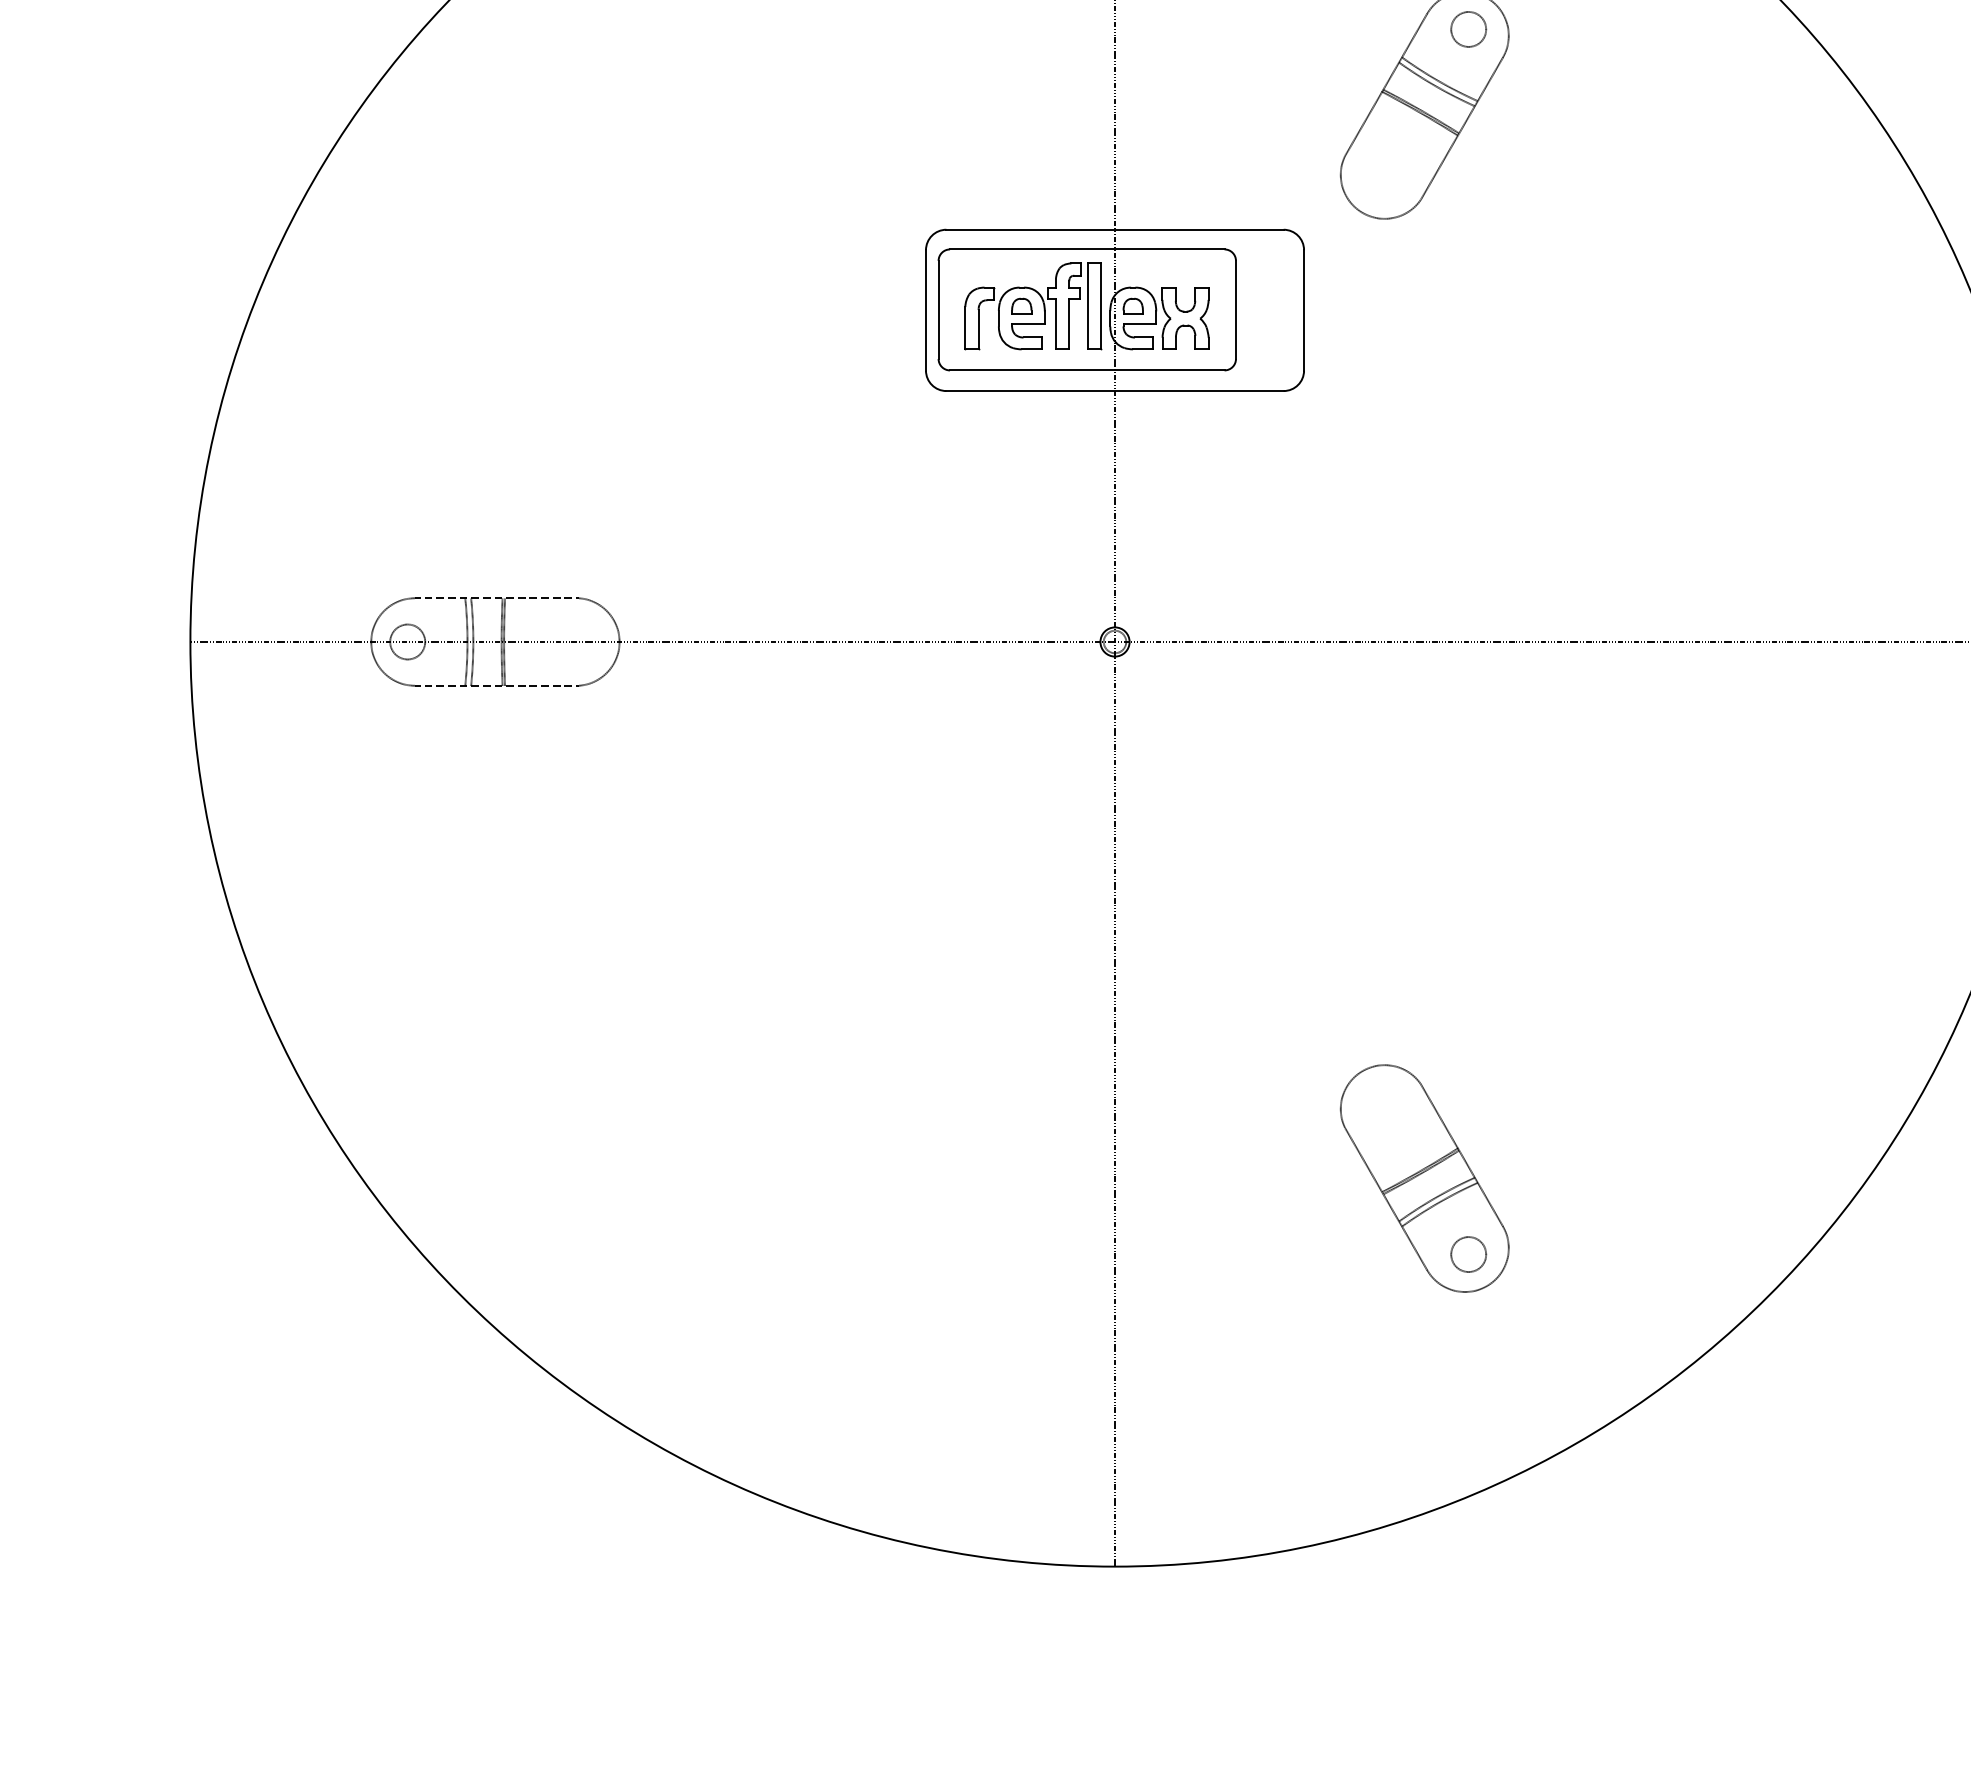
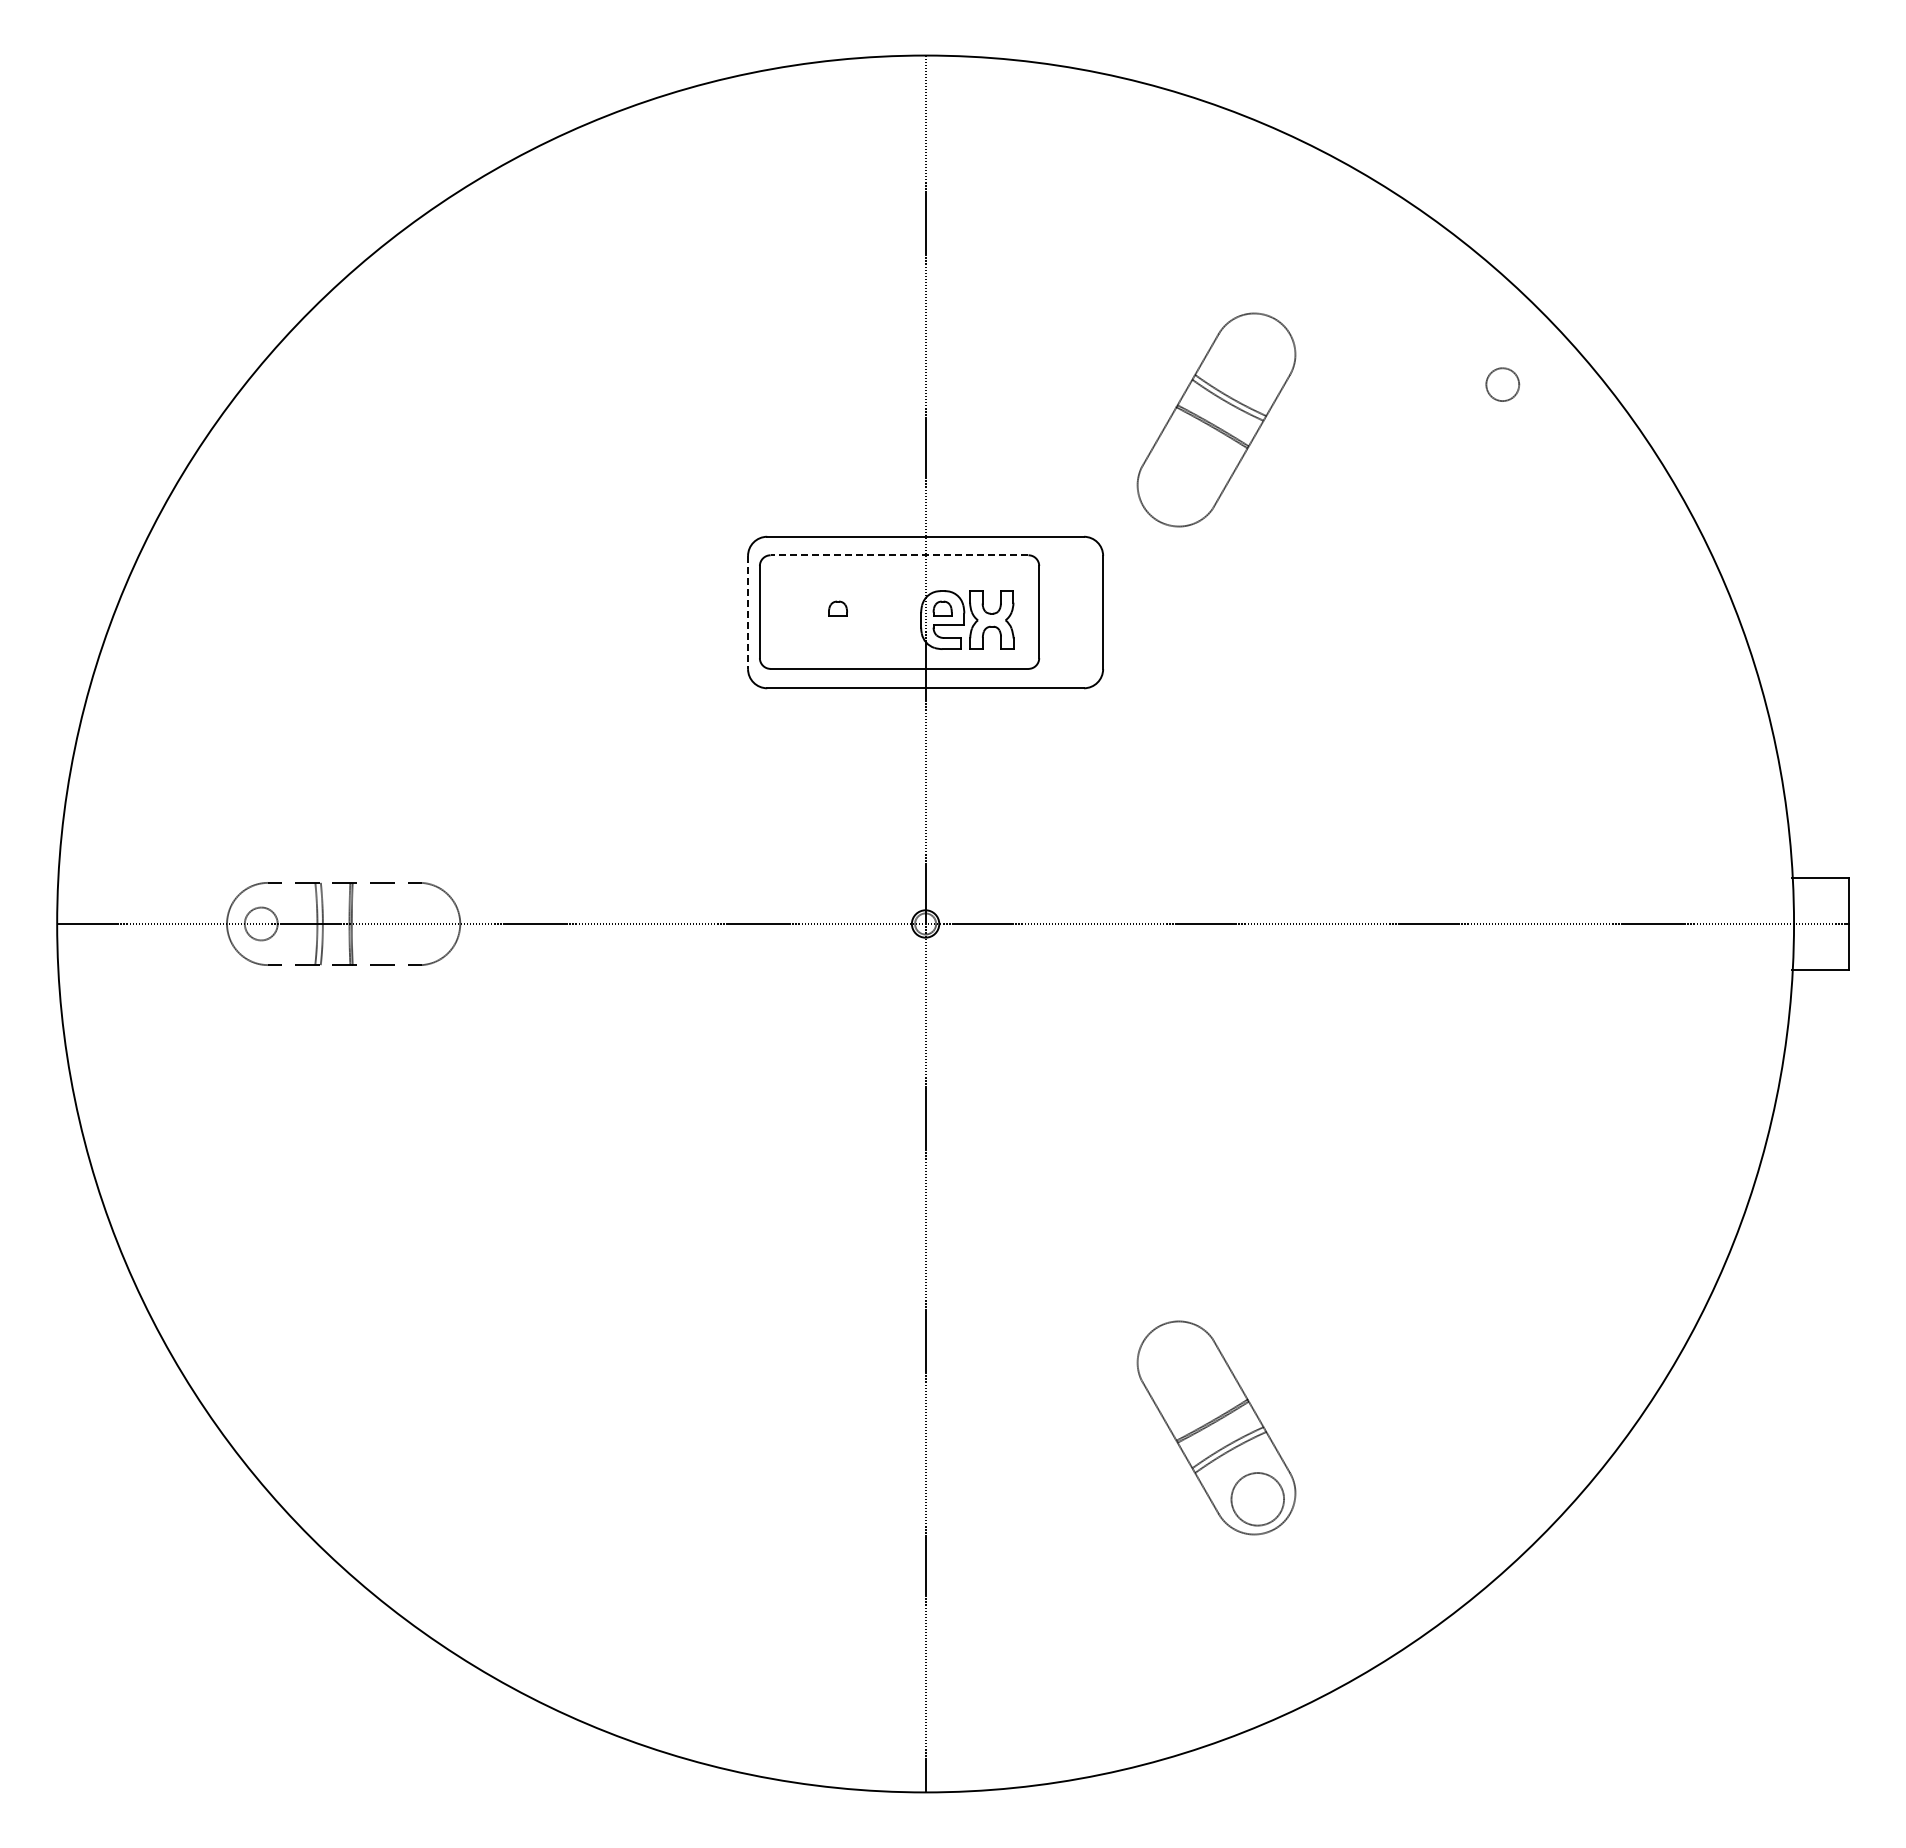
circle: (1468, 29) -> (1502, 384), moved
line: (1087, 249) -> (899, 555), solid -> dashed
part: (1032, 306) -> (848, 608), removed
line: (926, 310) -> (748, 612), solid -> dashed
circle: (1468, 1253) -> (1257, 1498), size x1.6

